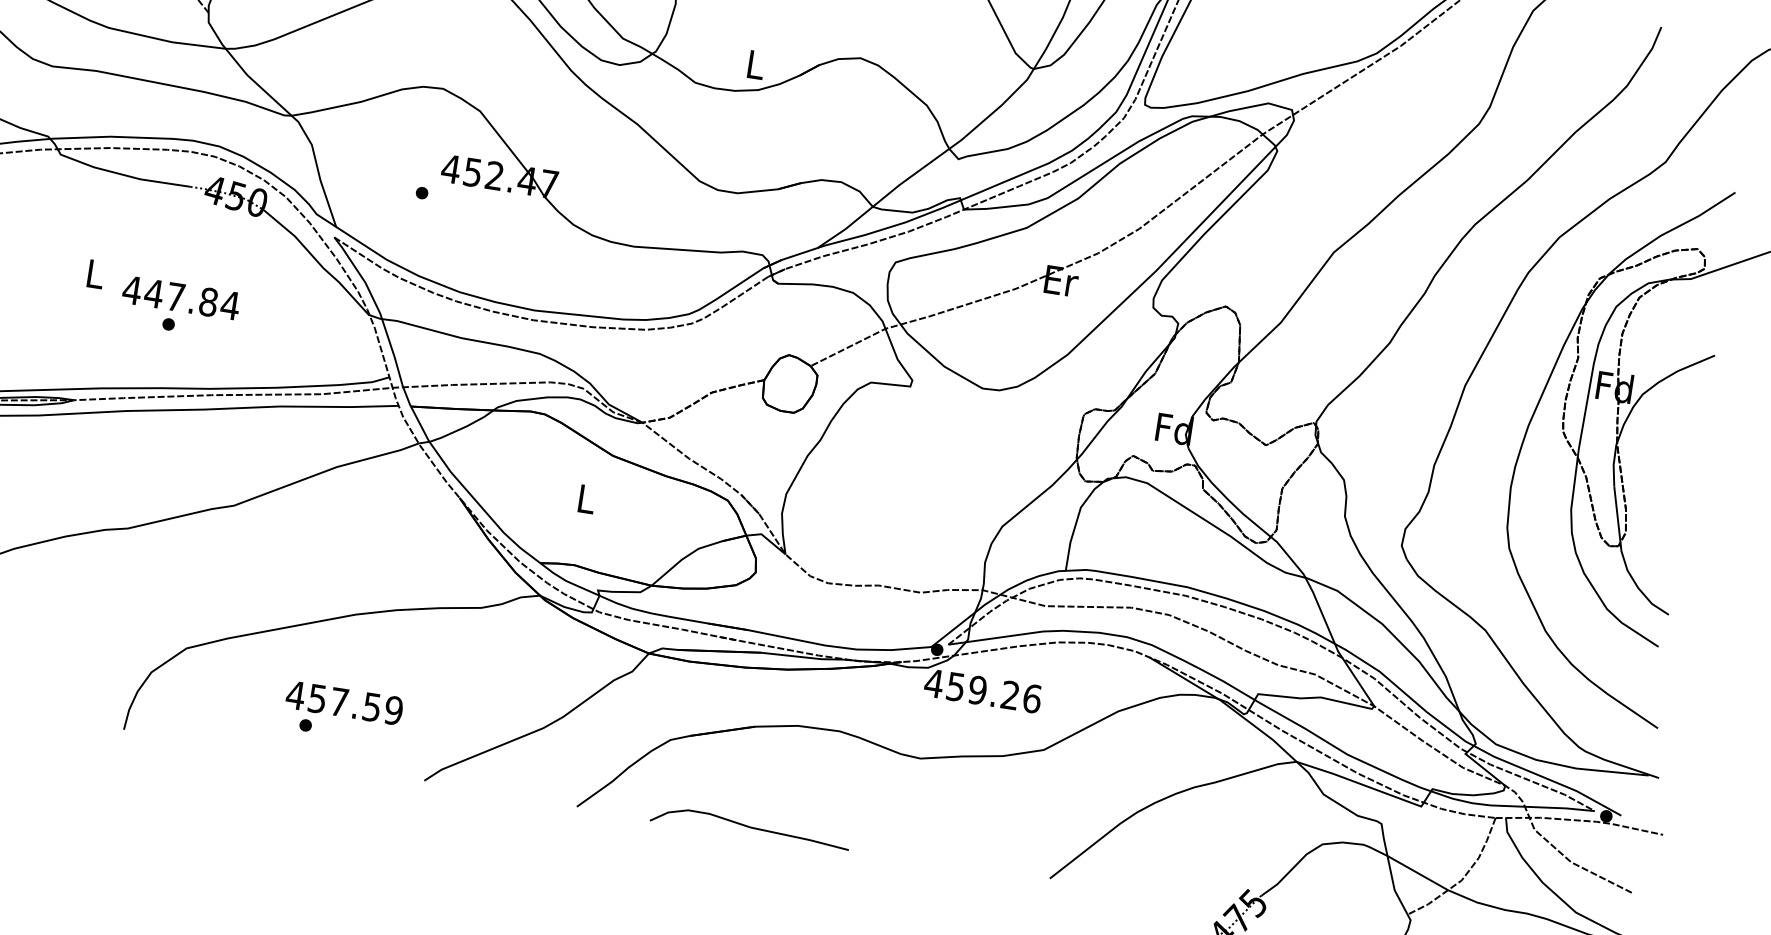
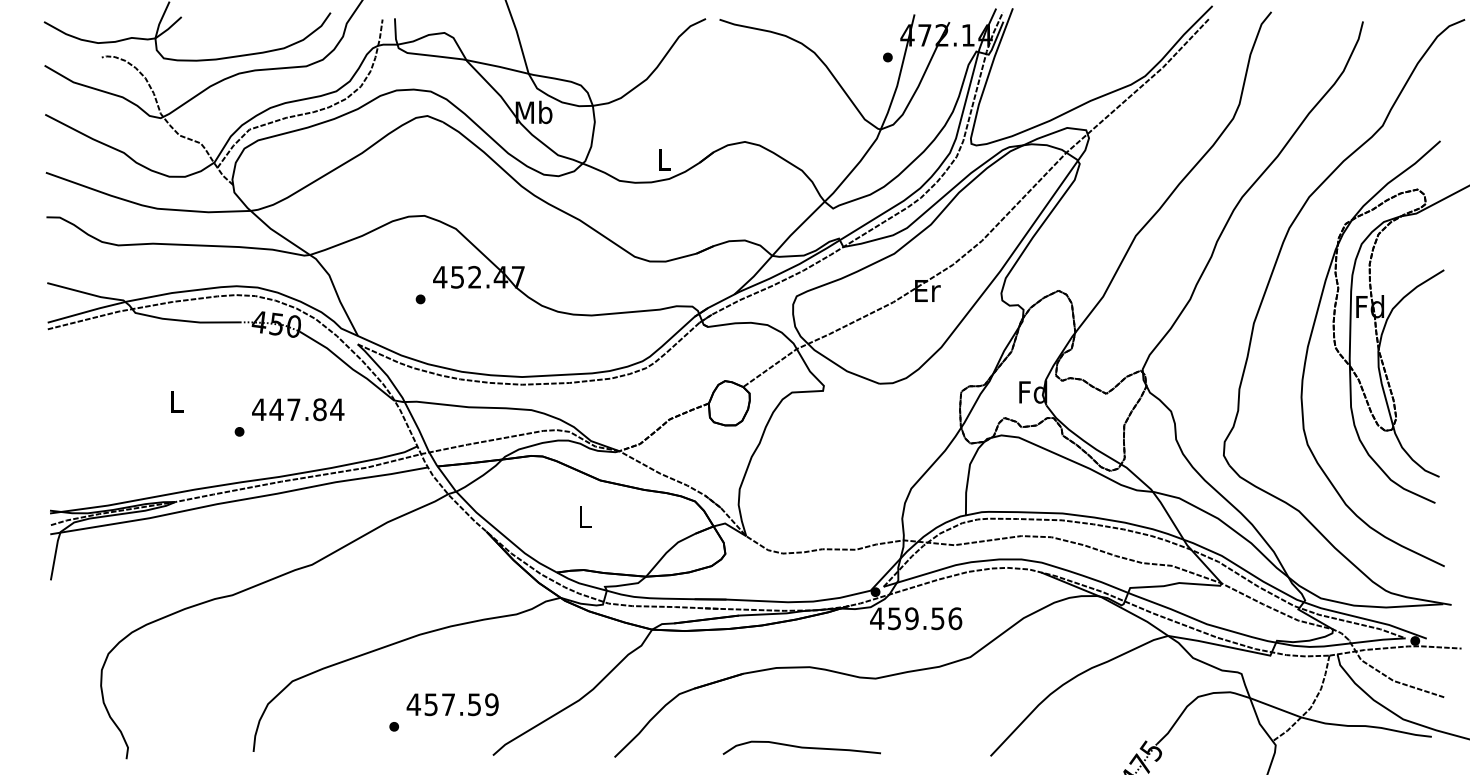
text: (181, 297) -> (298, 409), moved
text: (1009, 695) -> (937, 618), 459.26 -> 459.56
text: (344, 702) -> (452, 704), moved
curve: (749, 827) -> (801, 747), moved

